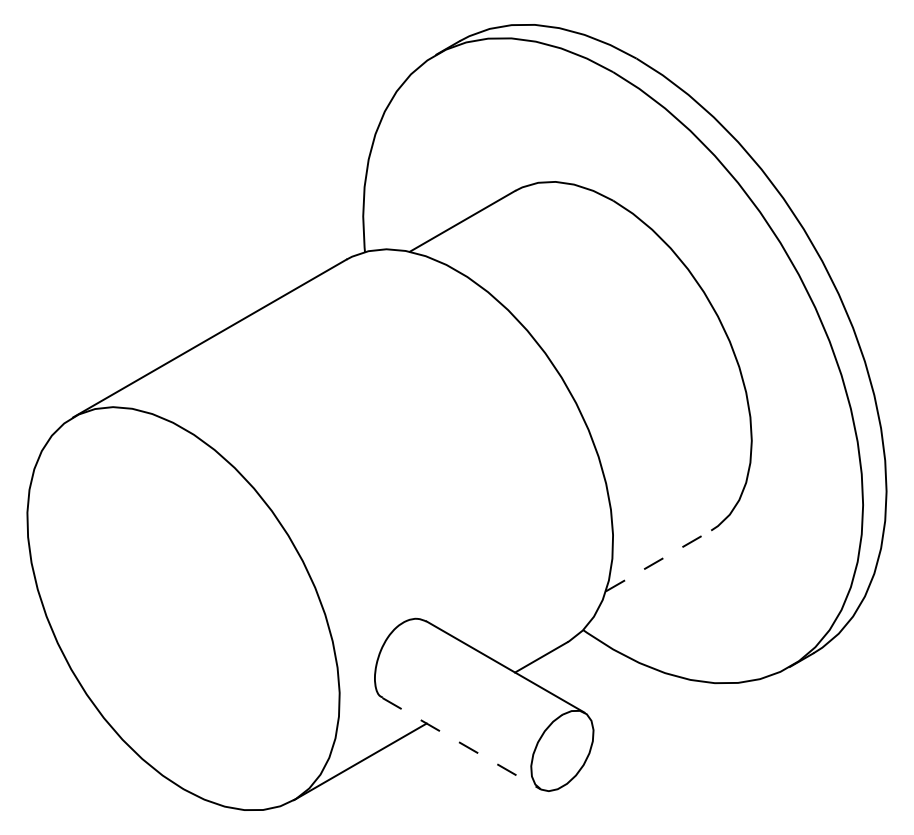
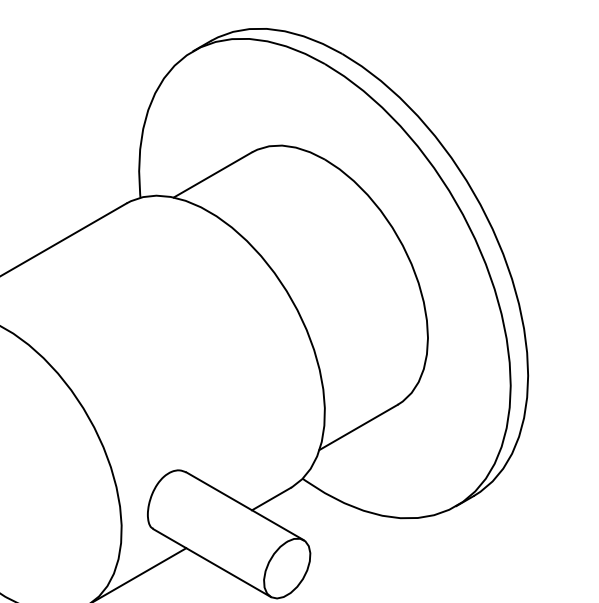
line: (658, 561) -> (358, 427), dashed -> solid
line: (461, 743) -> (212, 563), dashed -> solid

